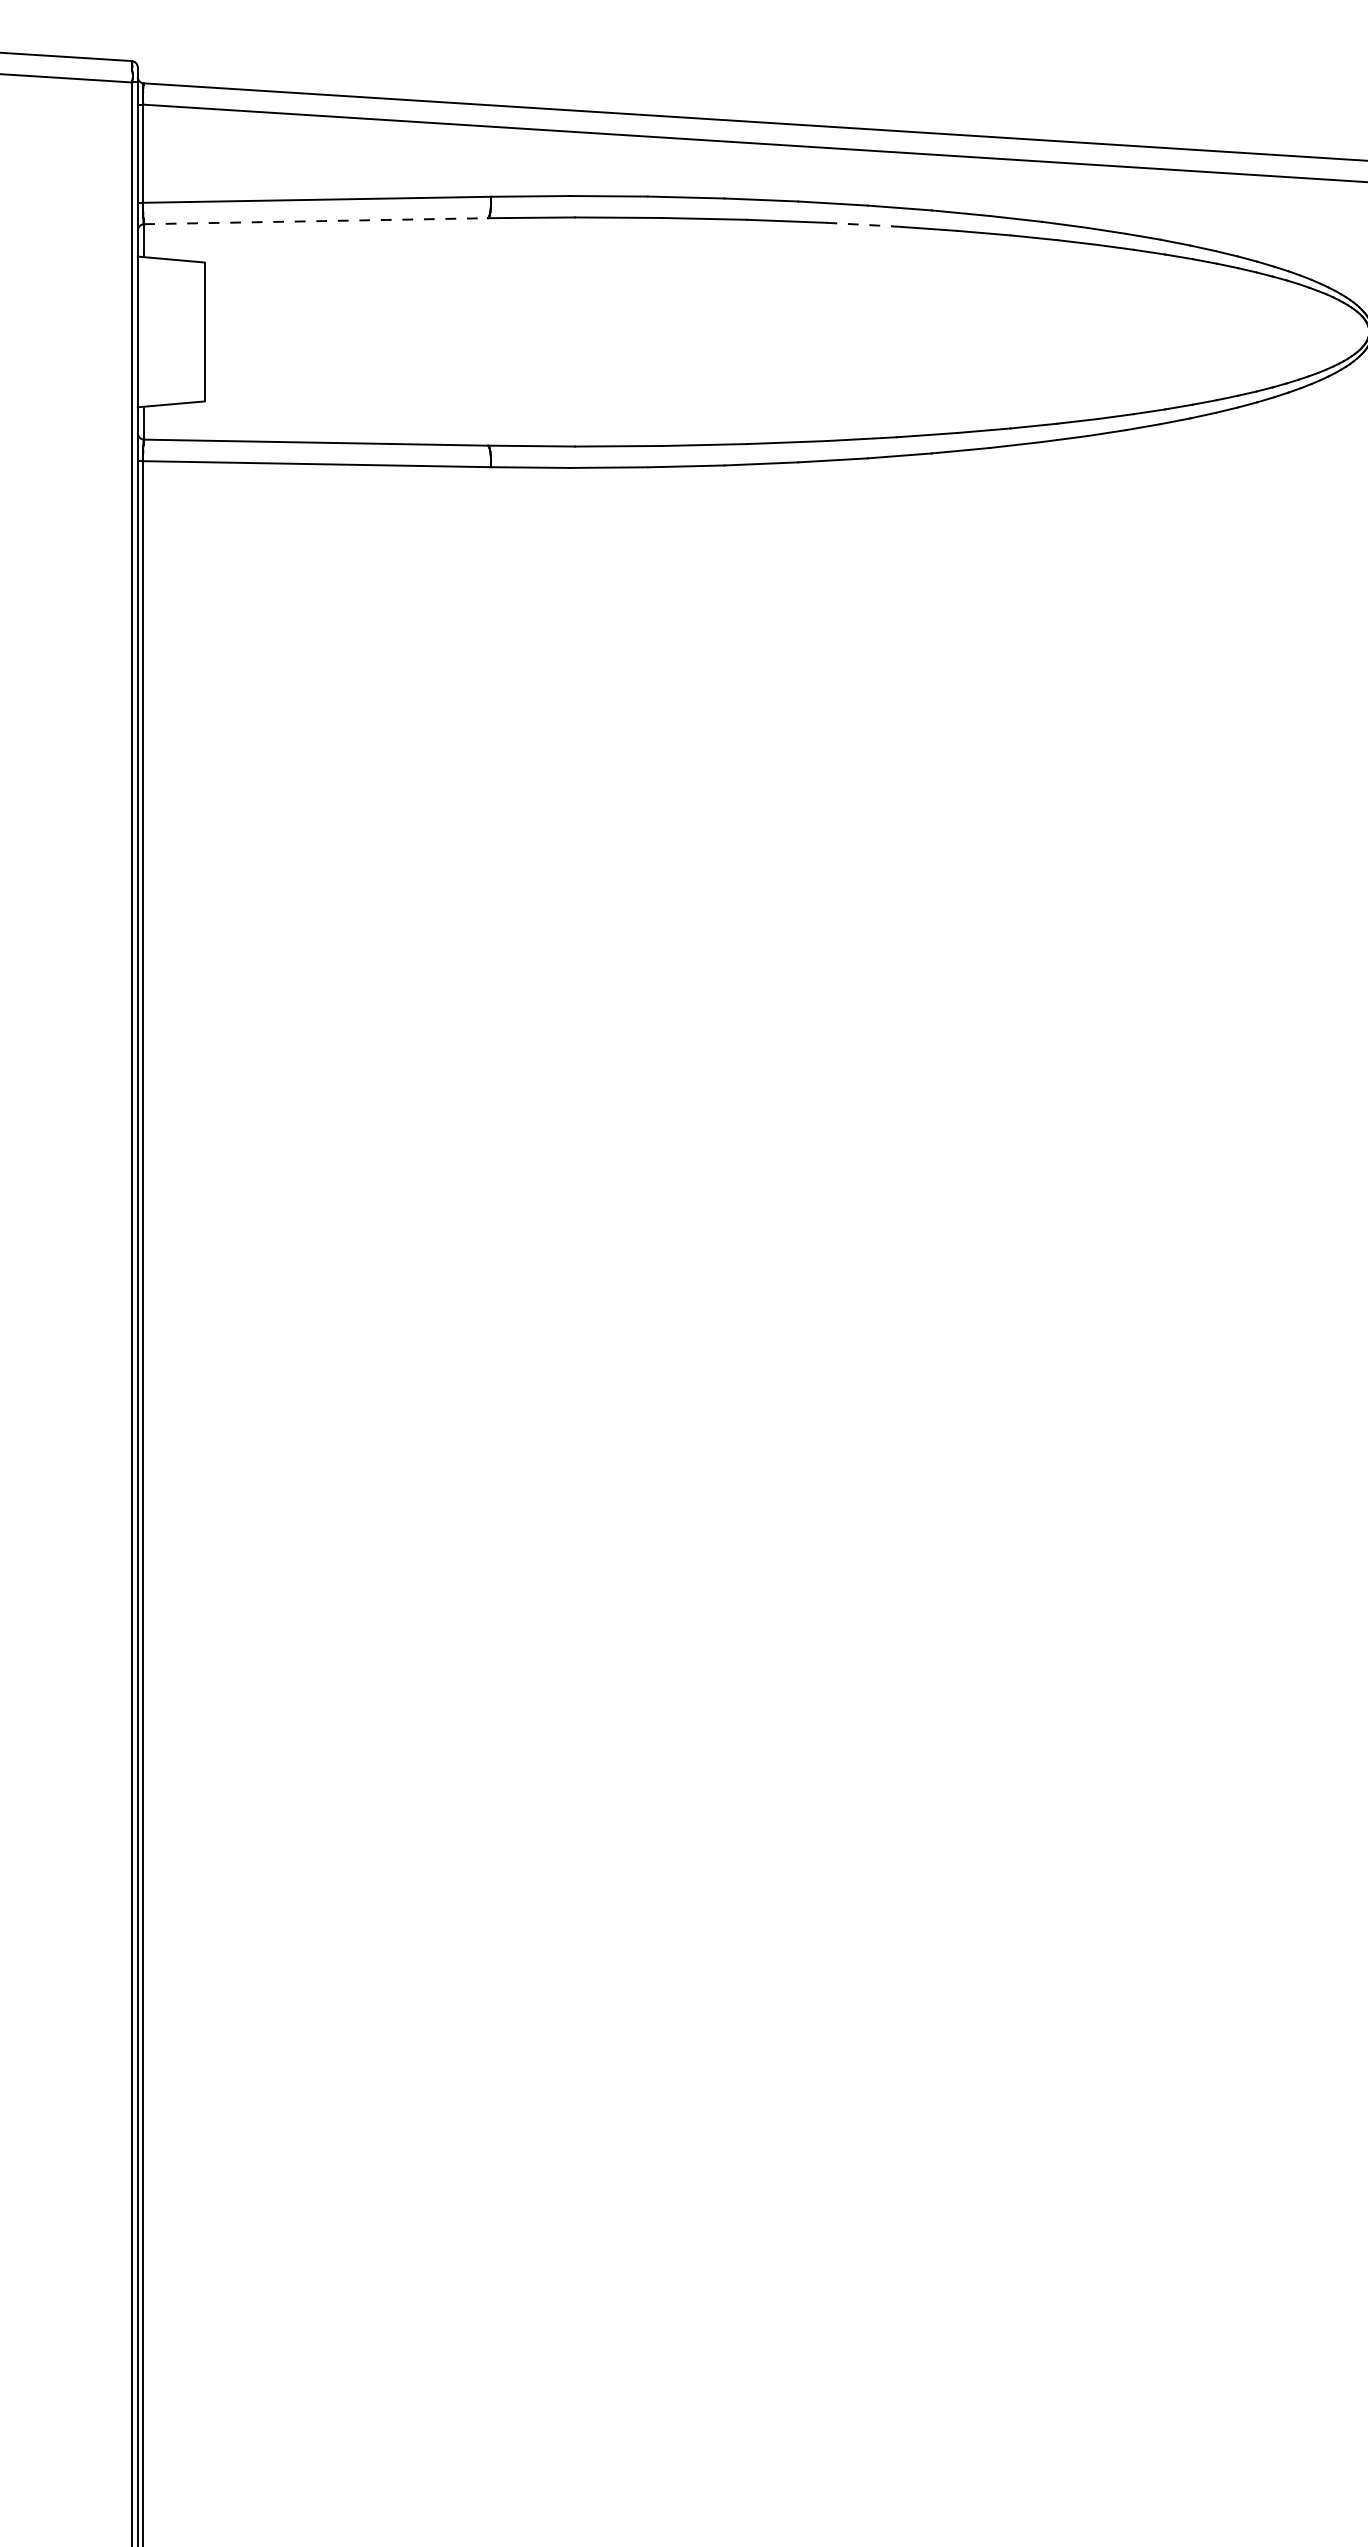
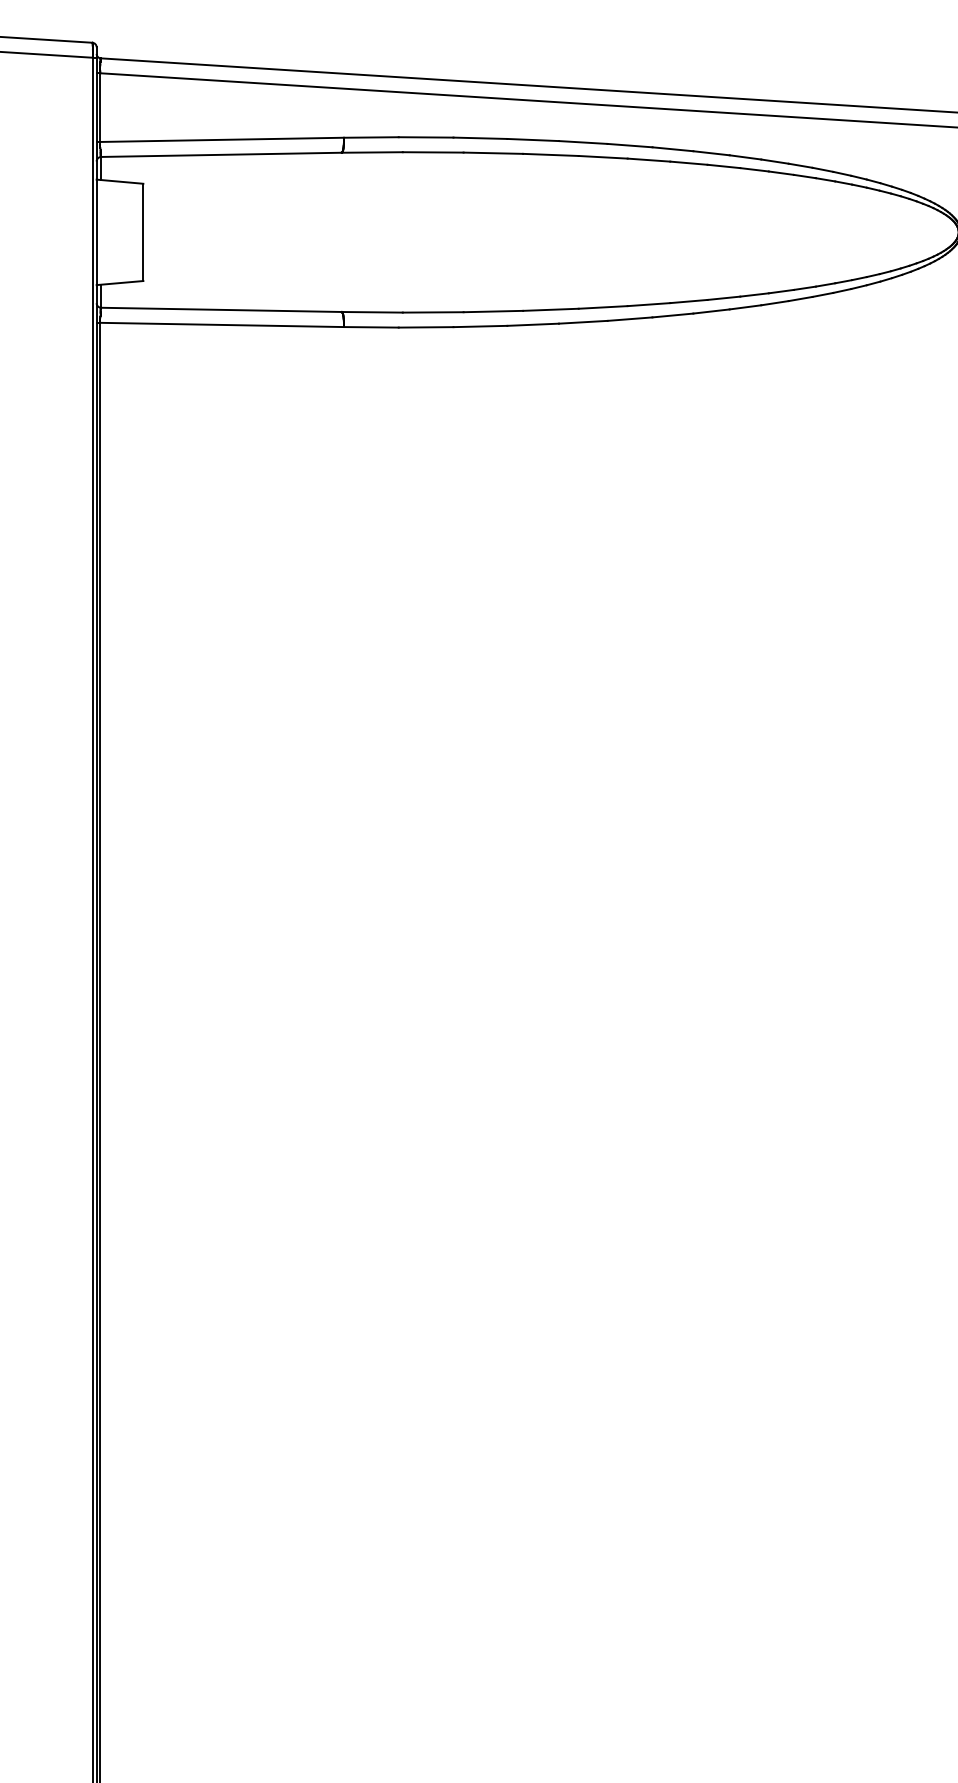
line: (316, 220) -> (221, 154), dashed -> solid
line: (861, 224) -> (603, 157), dashed -> solid

